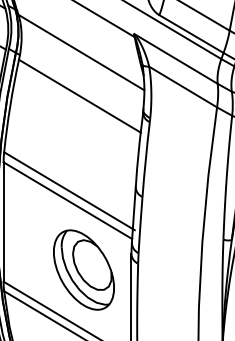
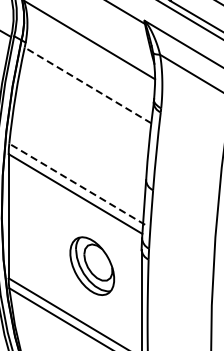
line: (79, 96) -> (87, 85), solid -> dashed
line: (69, 190) -> (77, 183), solid -> dashed
part: (83, 269) -> (91, 265), size x0.7

